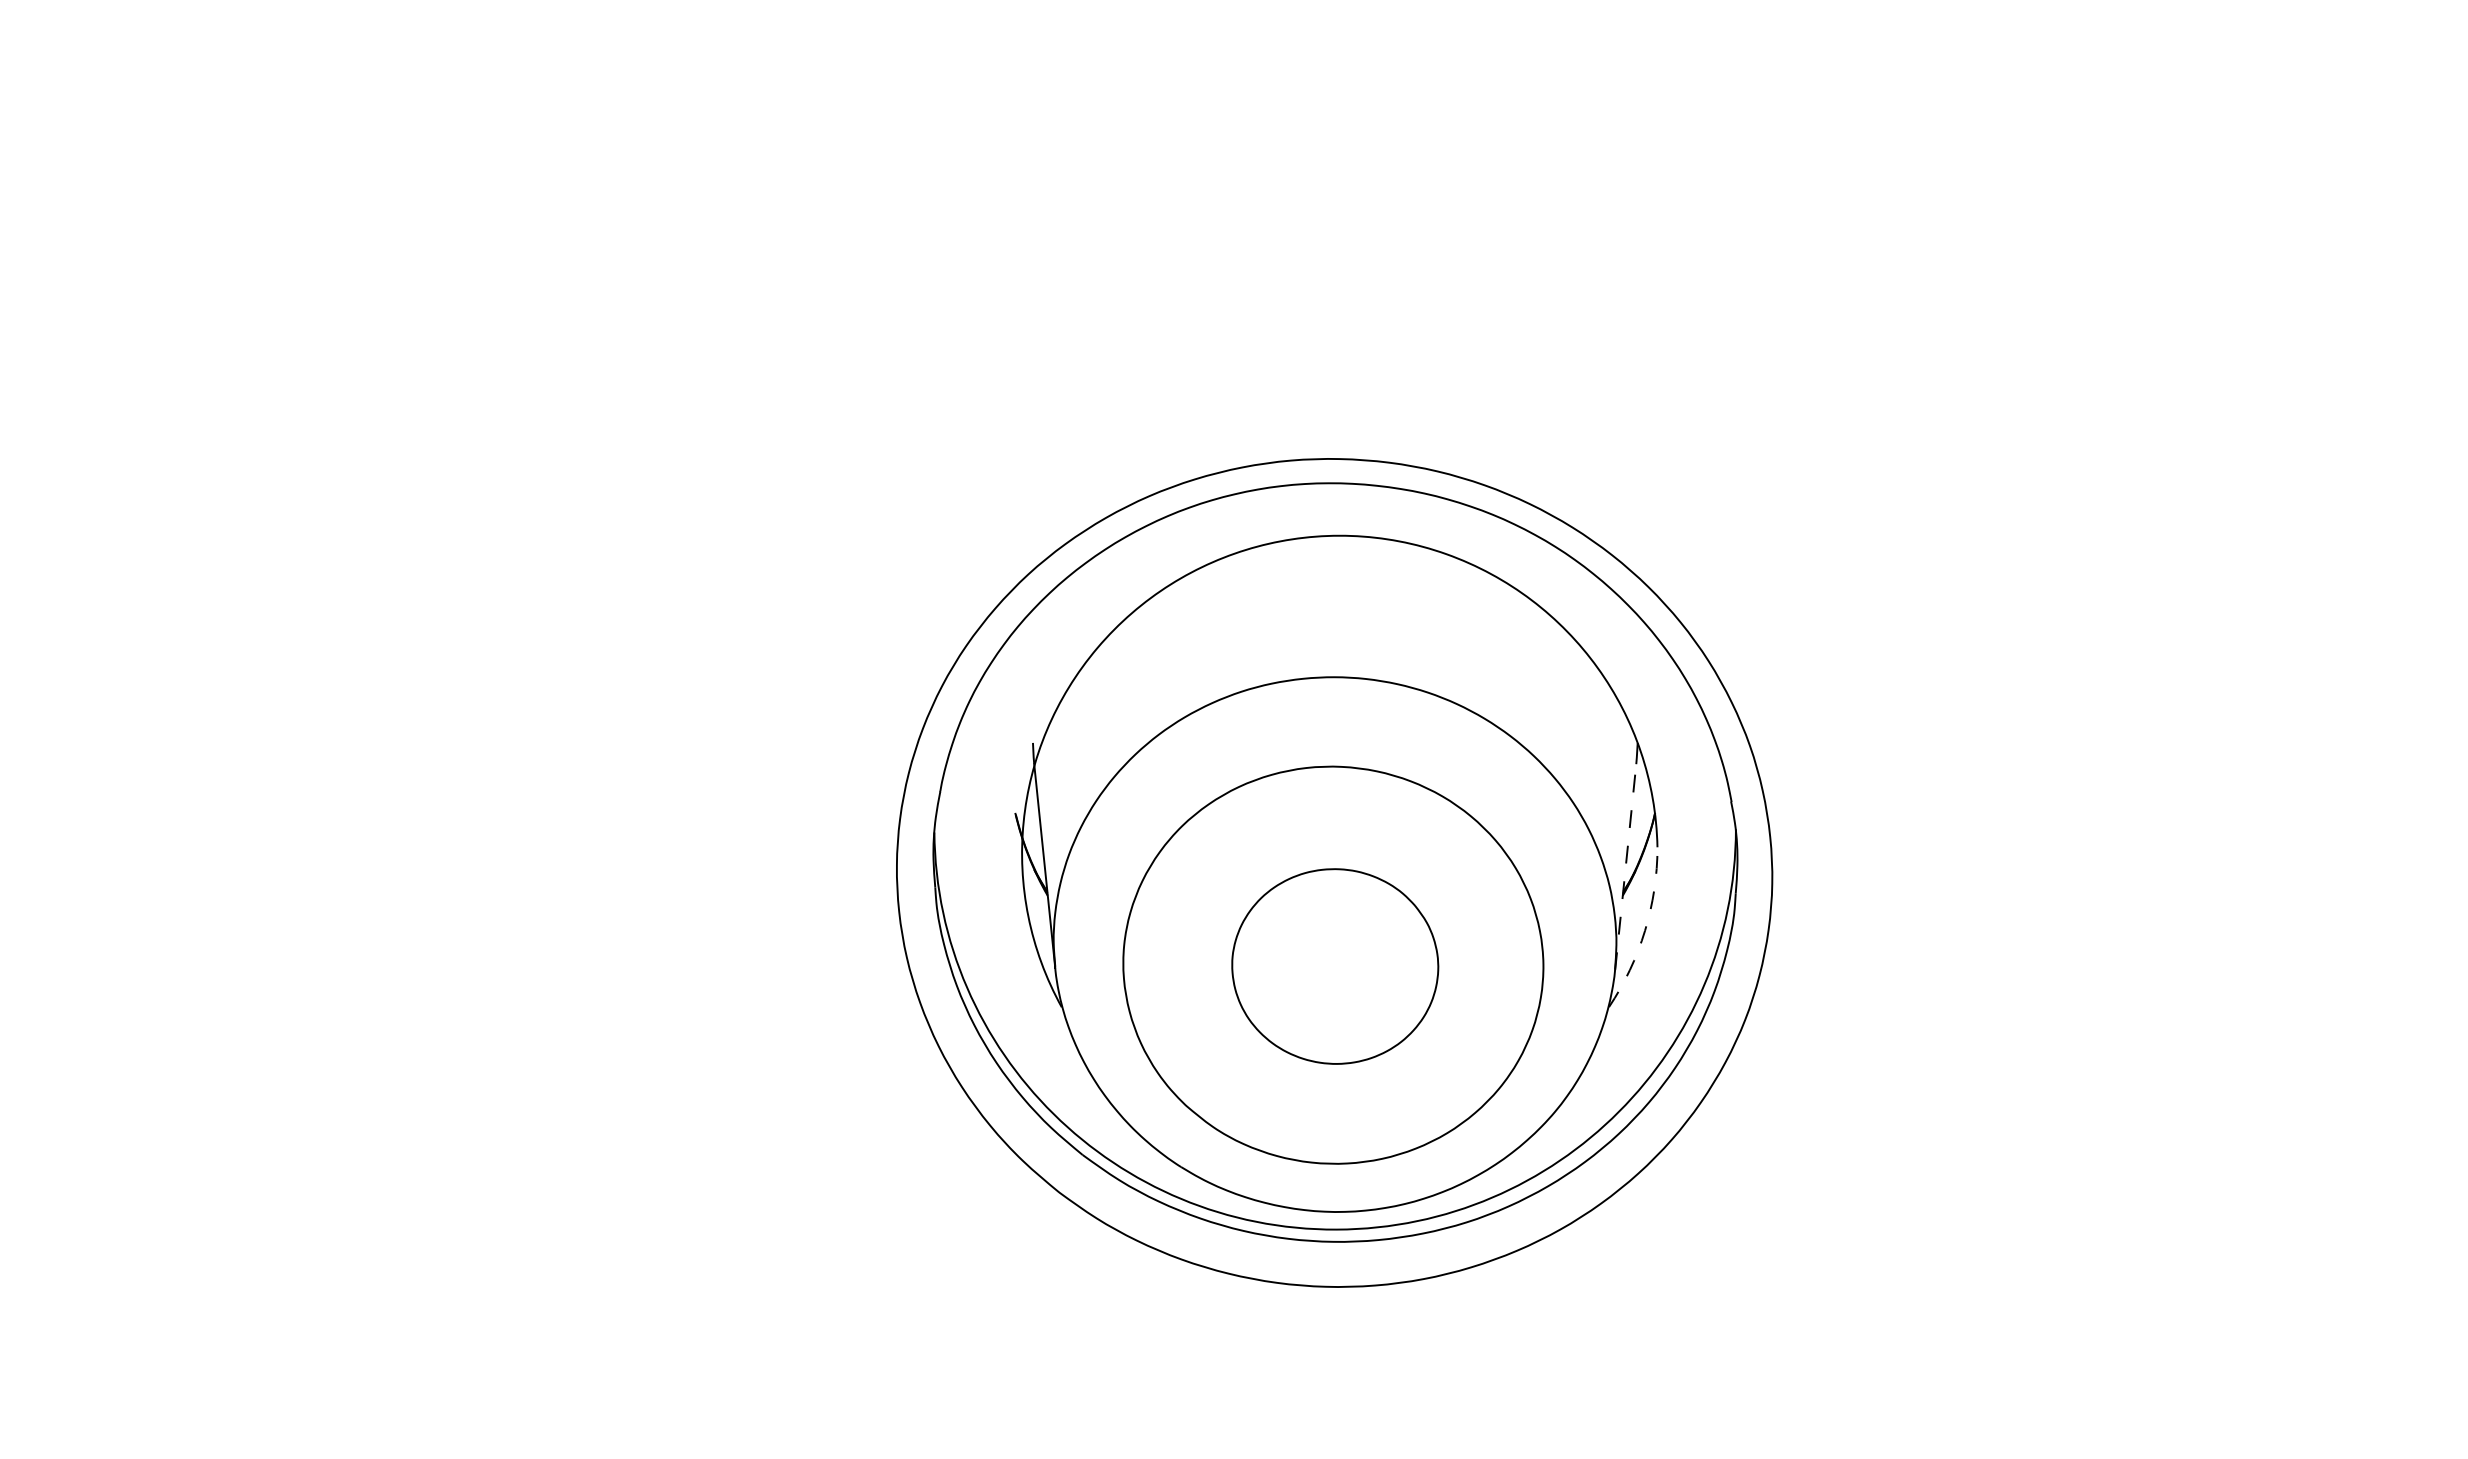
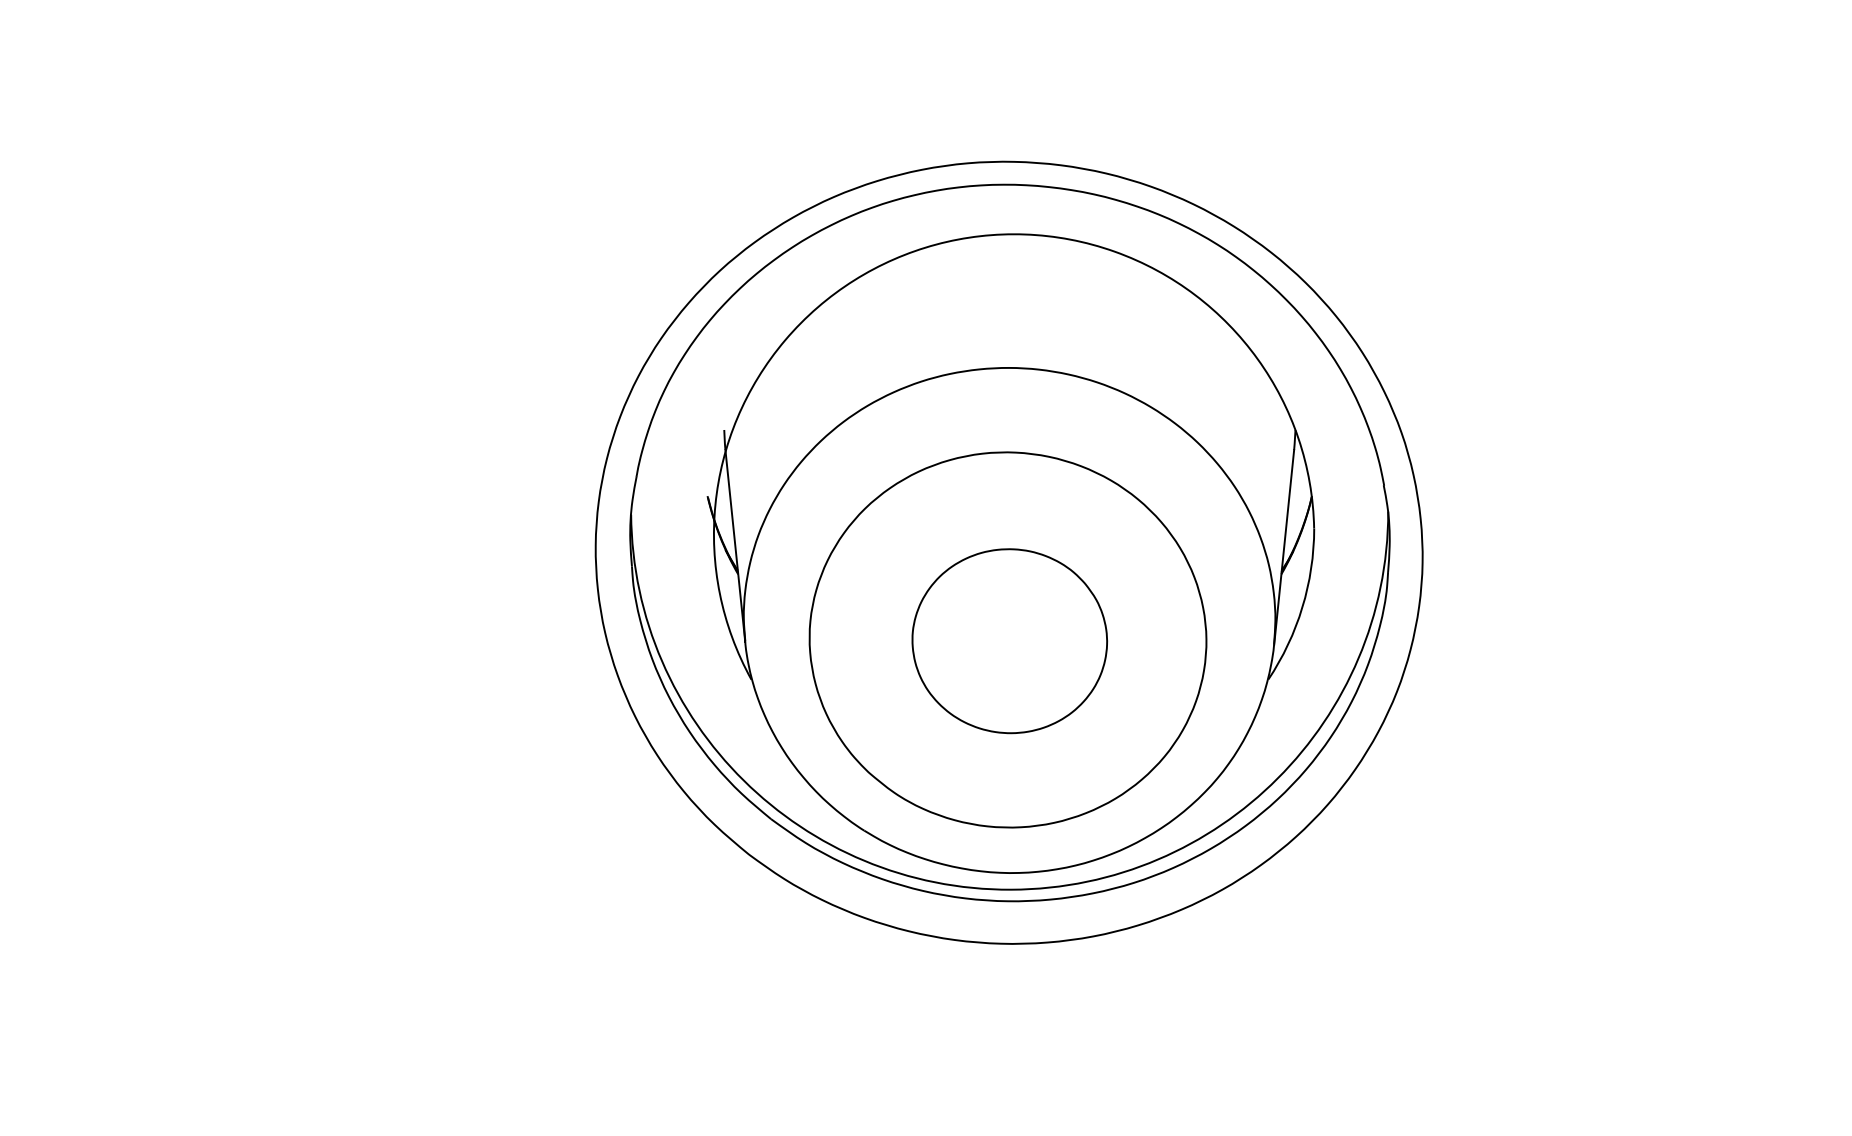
line: (1625, 866) -> (1283, 546), dashed -> solid
arc: (1645, 930) -> (1302, 607), dashed -> solid

